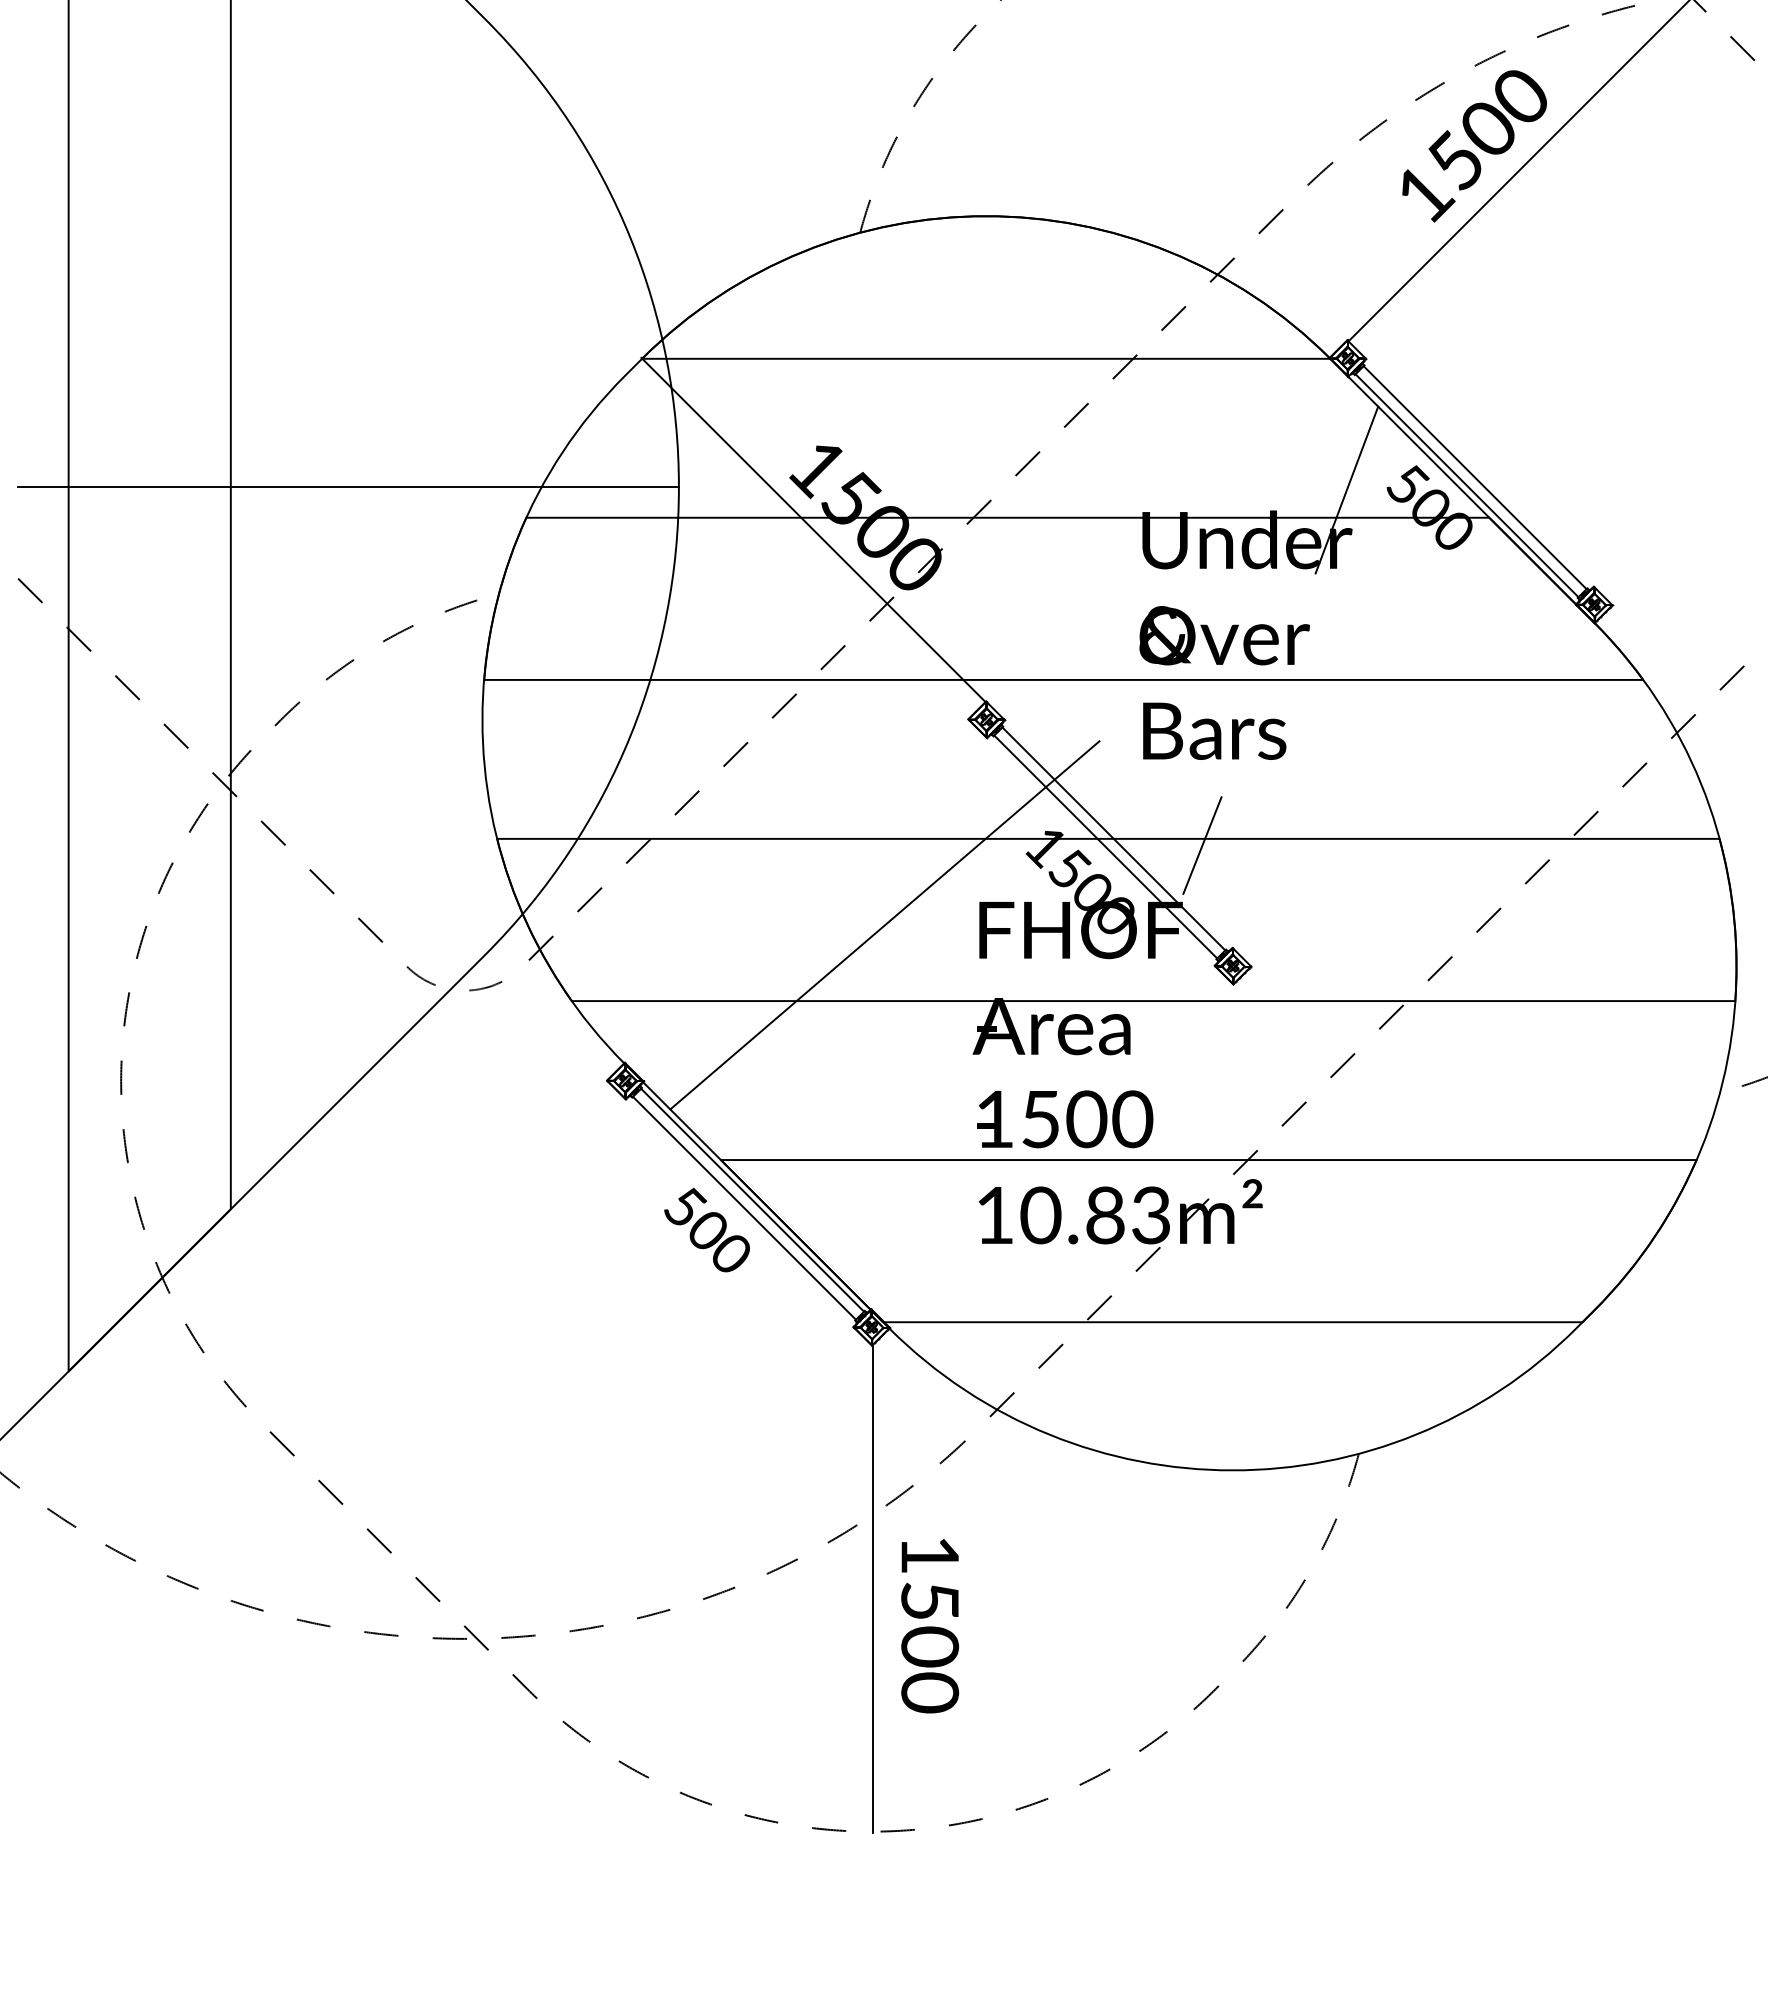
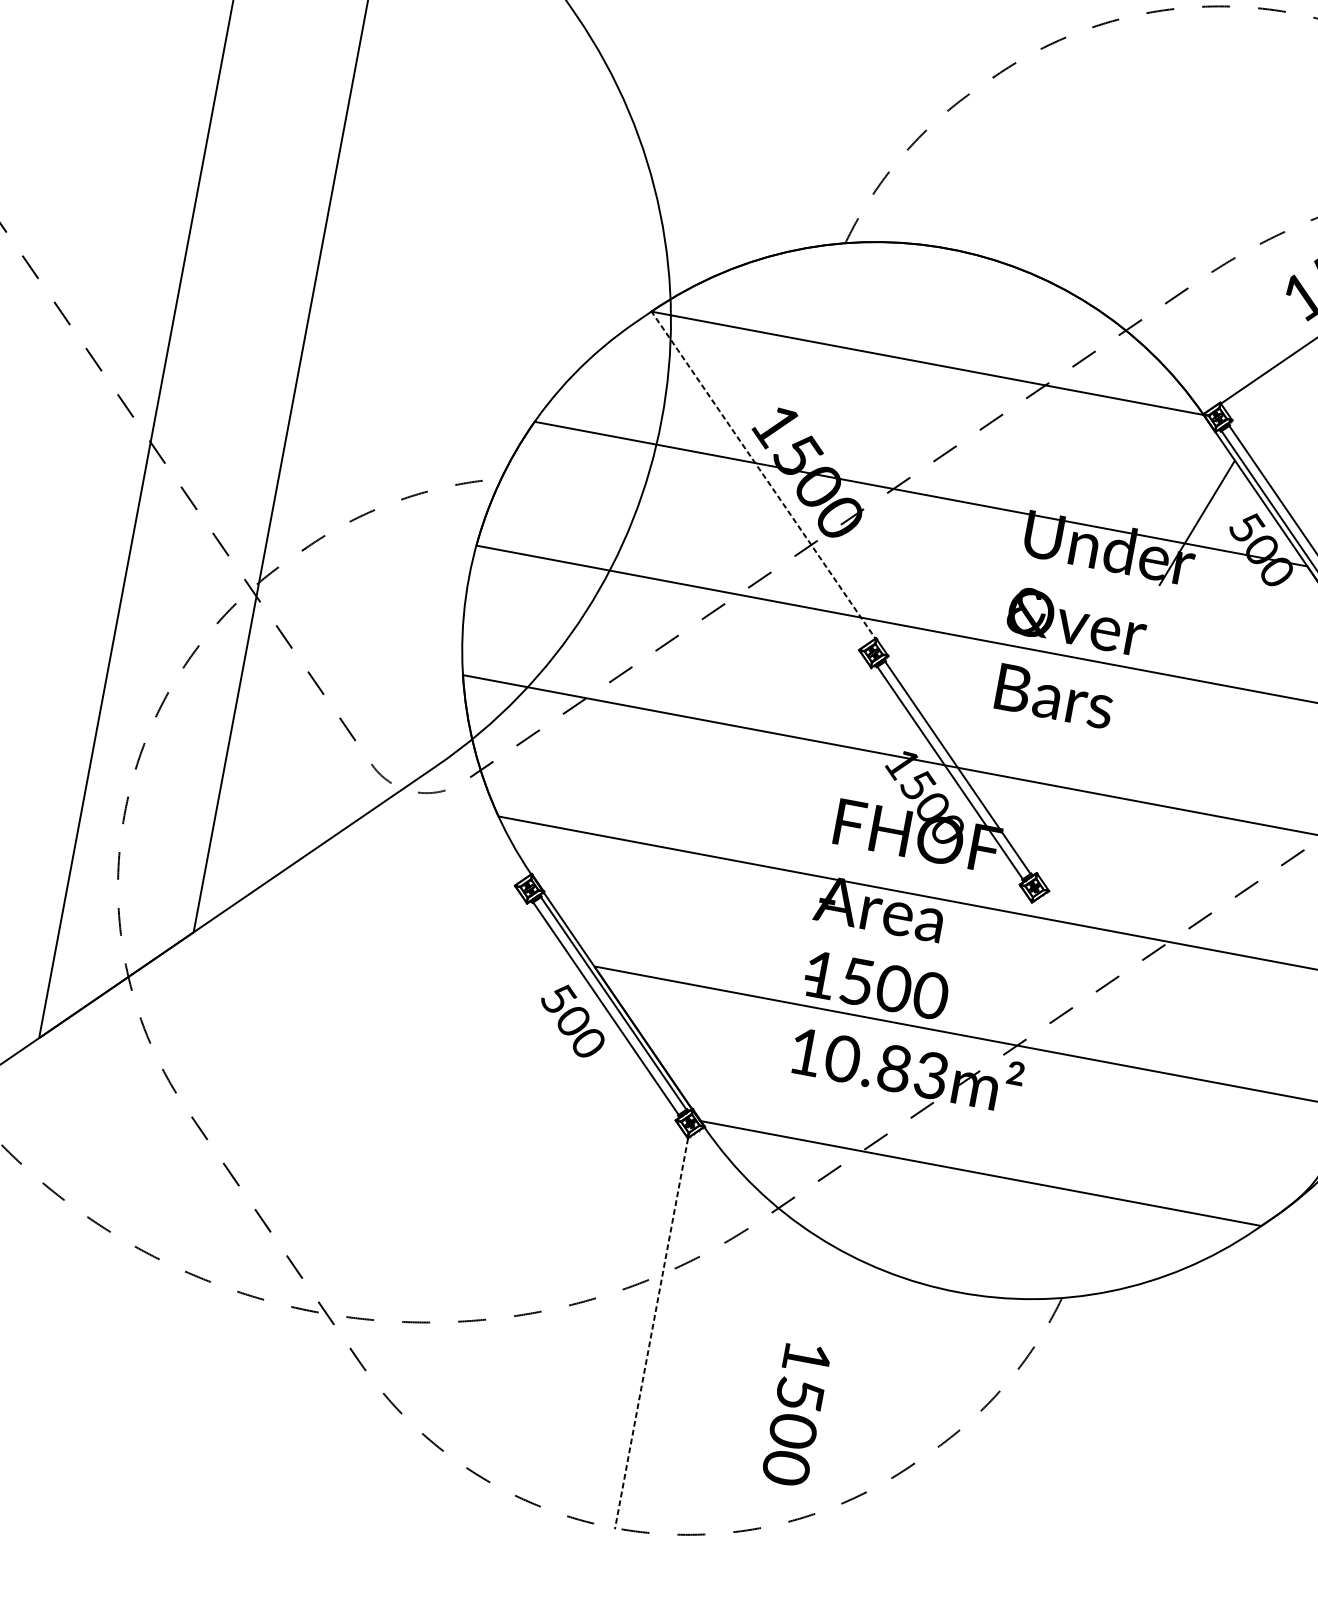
line: (347, 486) -> (395, 369), removed
line: (813, 530) -> (763, 475), solid -> dashed
line: (1202, 845) -> (1028, 786), removed
line: (884, 925) -> (760, 802), removed
line: (872, 1590) -> (651, 1334), solid -> dashed
text: (930, 1626) -> (796, 1414), moved

